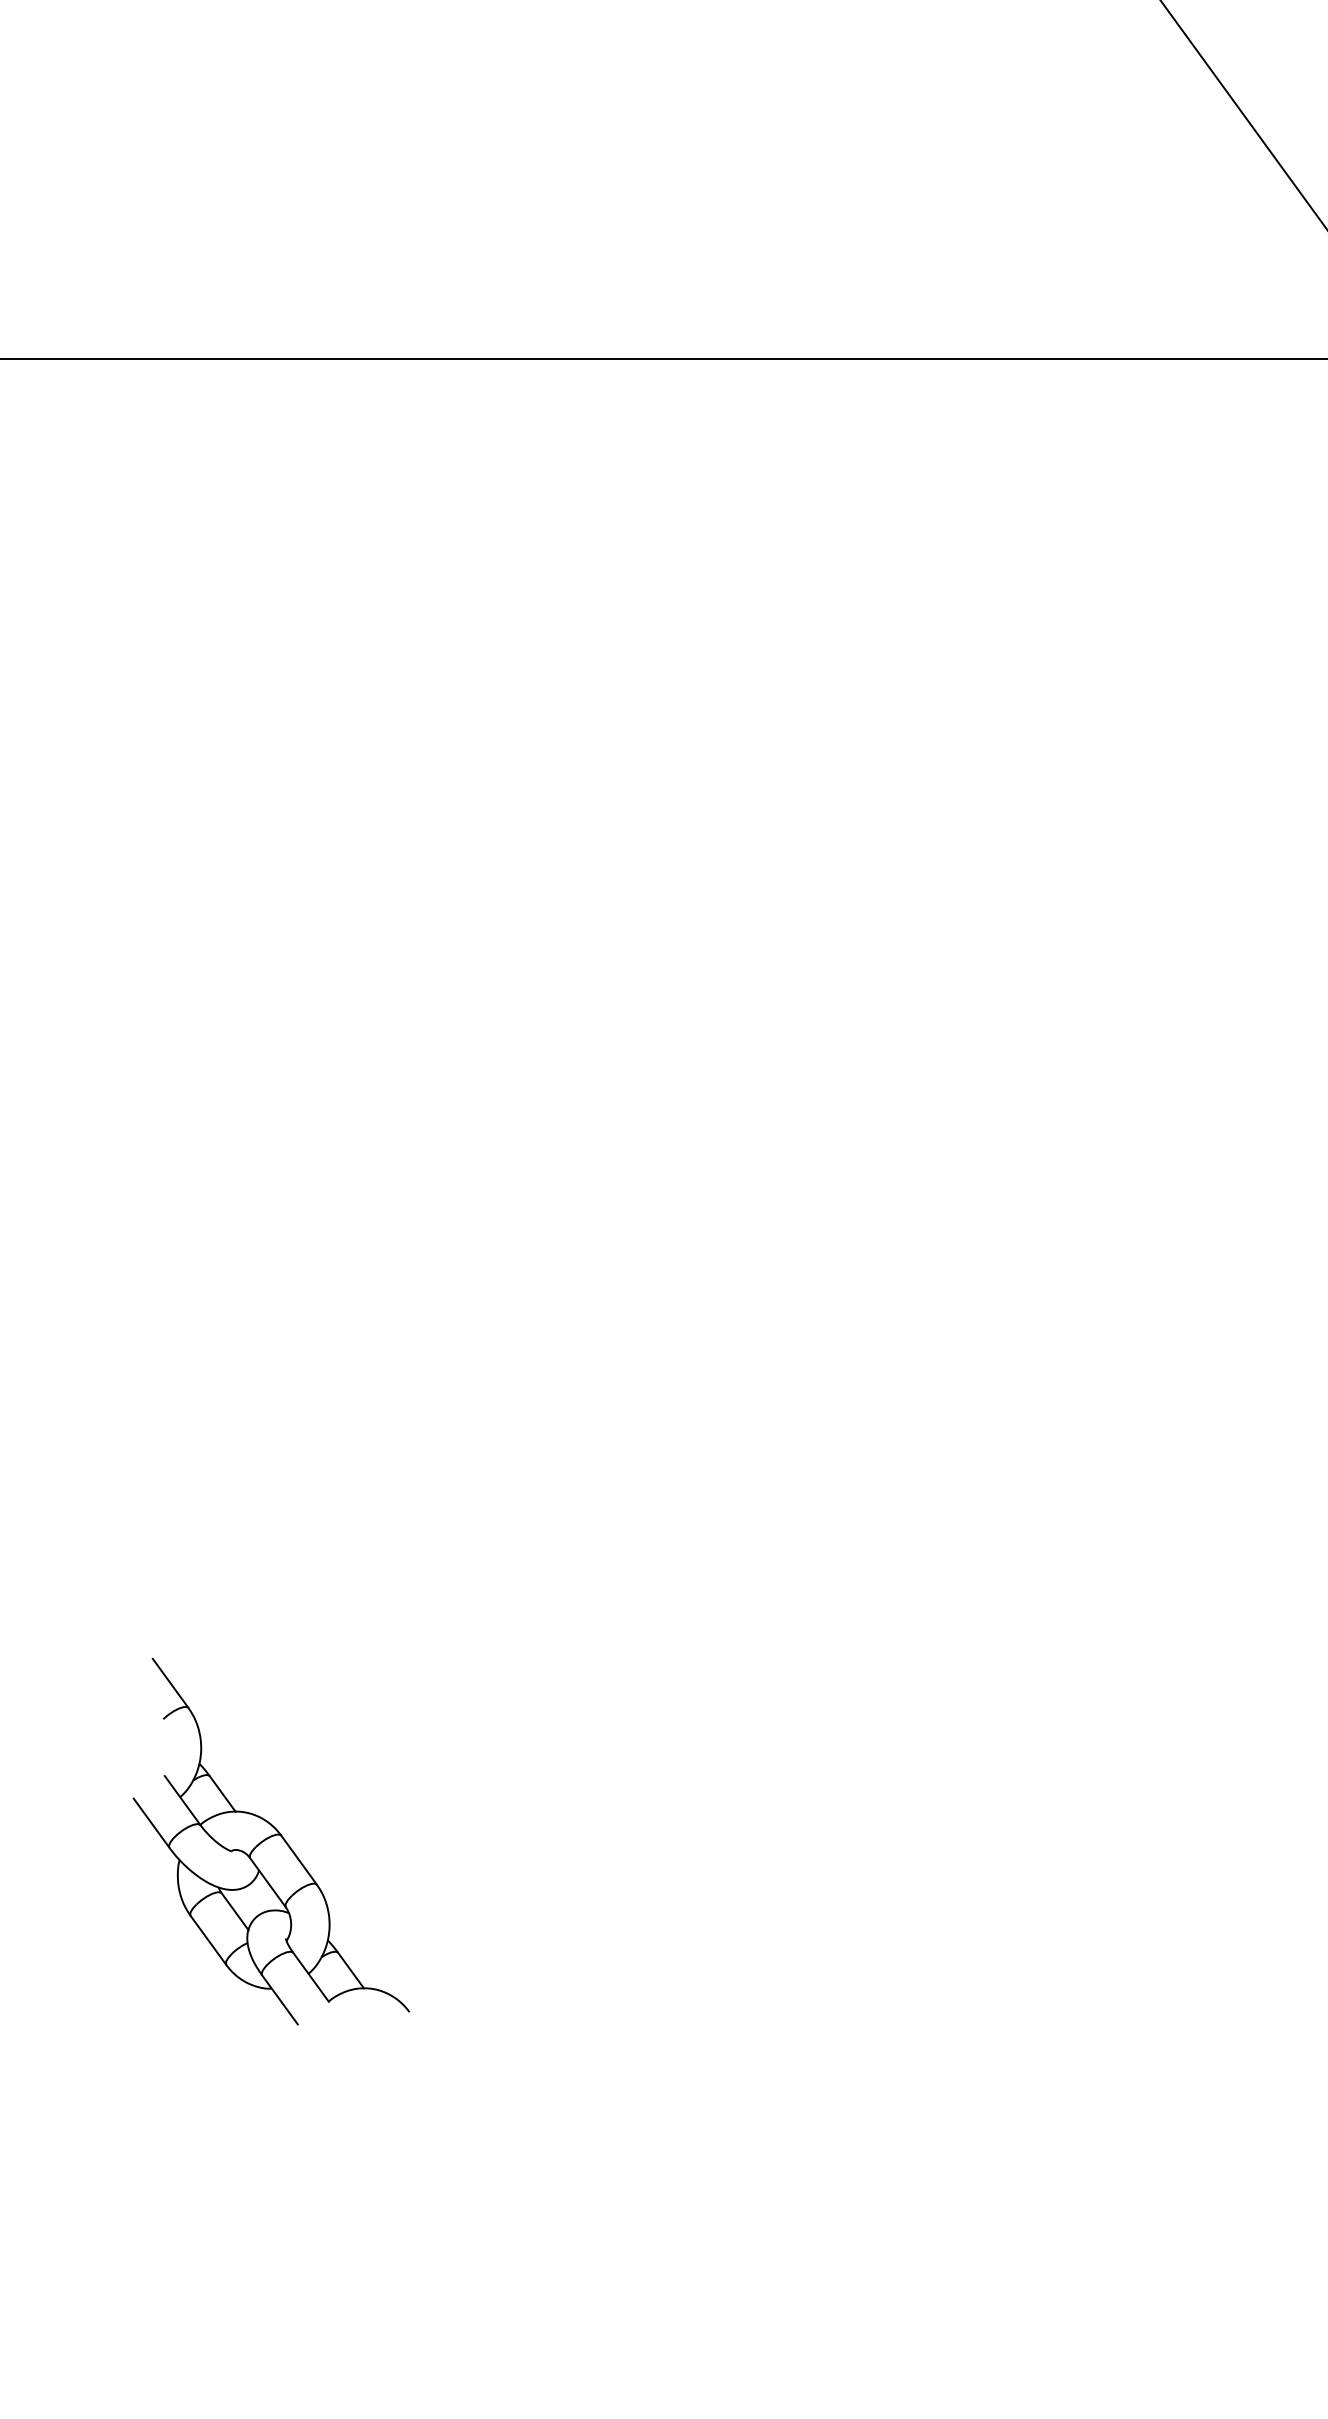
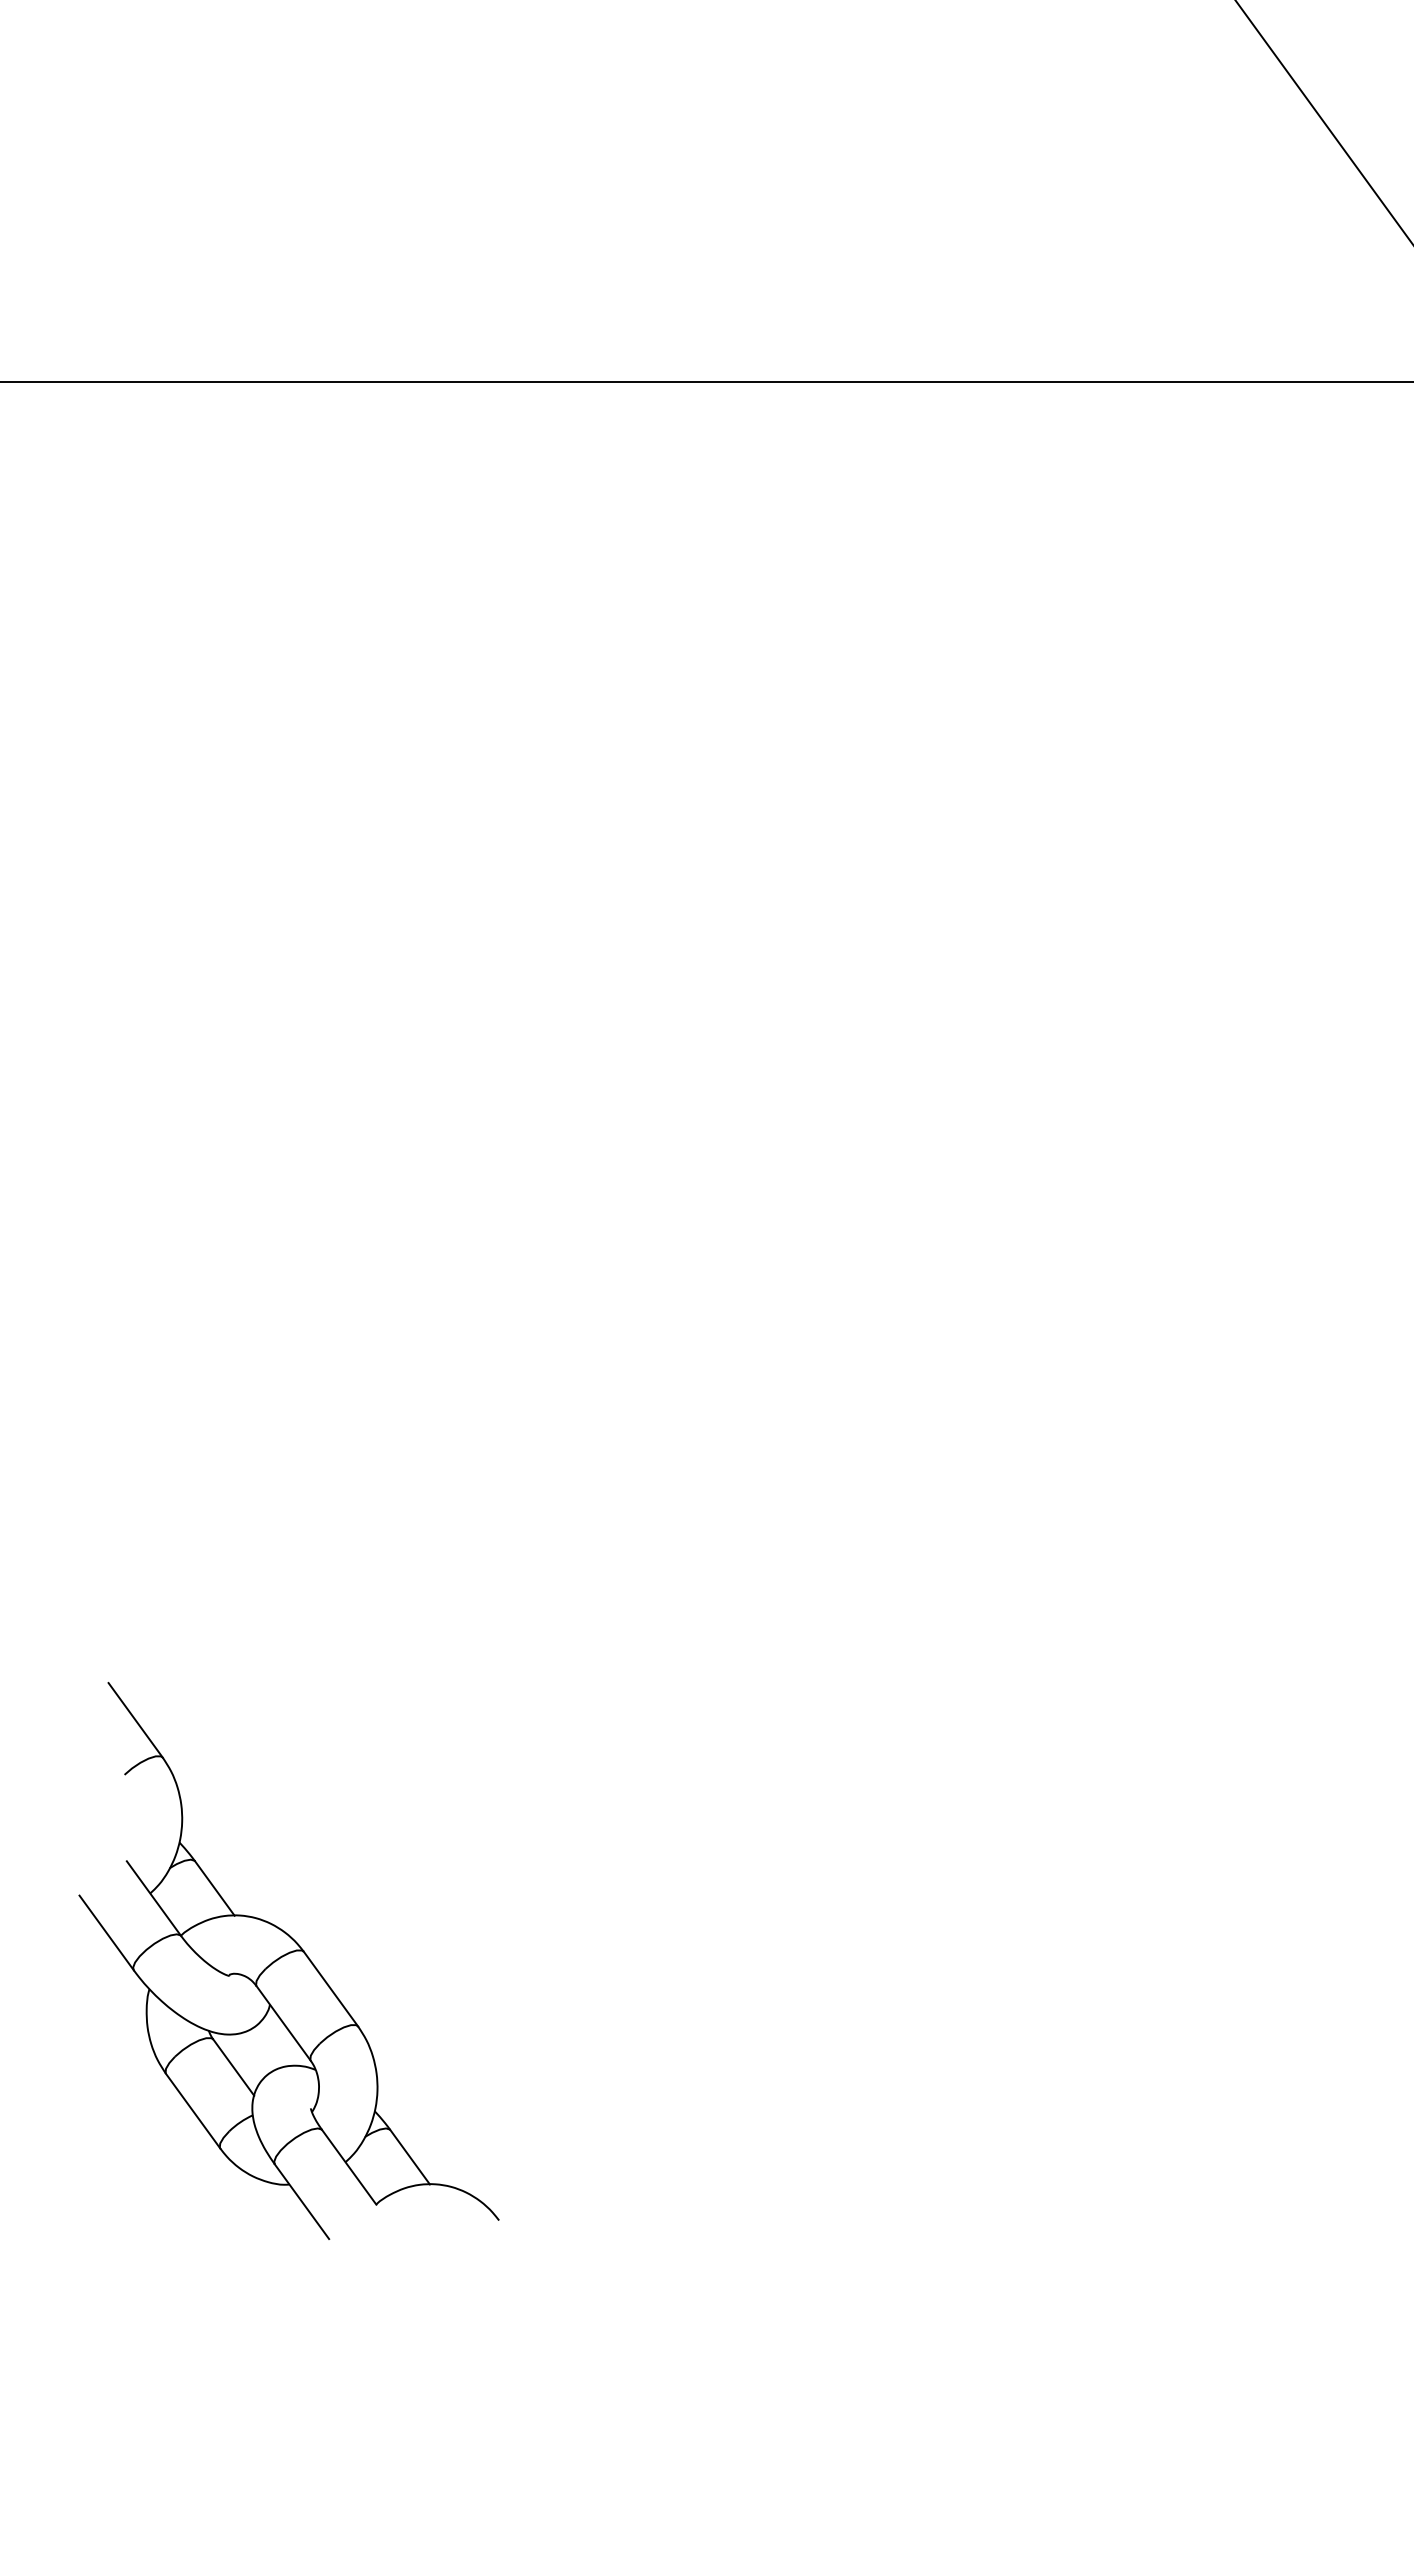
part: (270, 1841) -> (288, 1960), size x1.43

